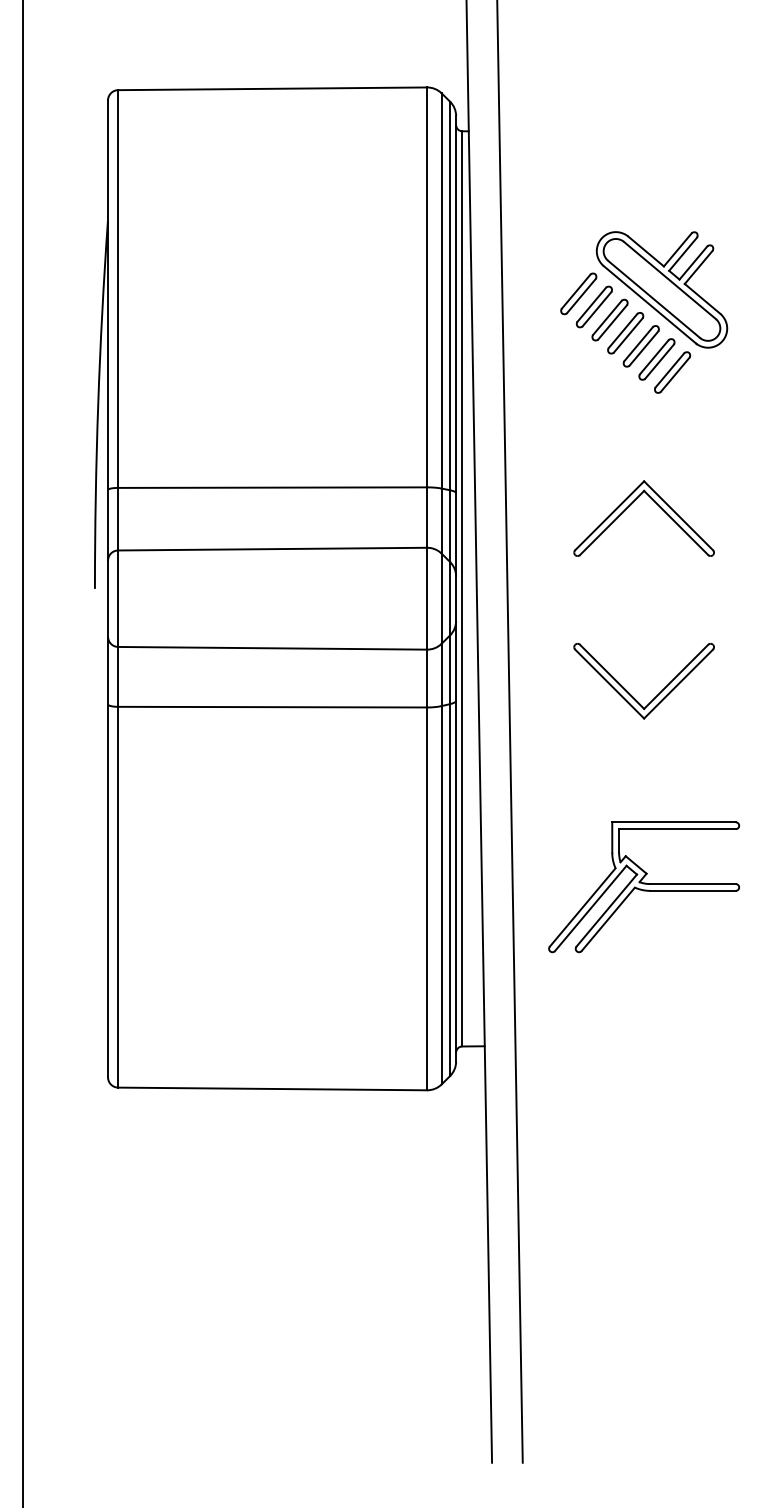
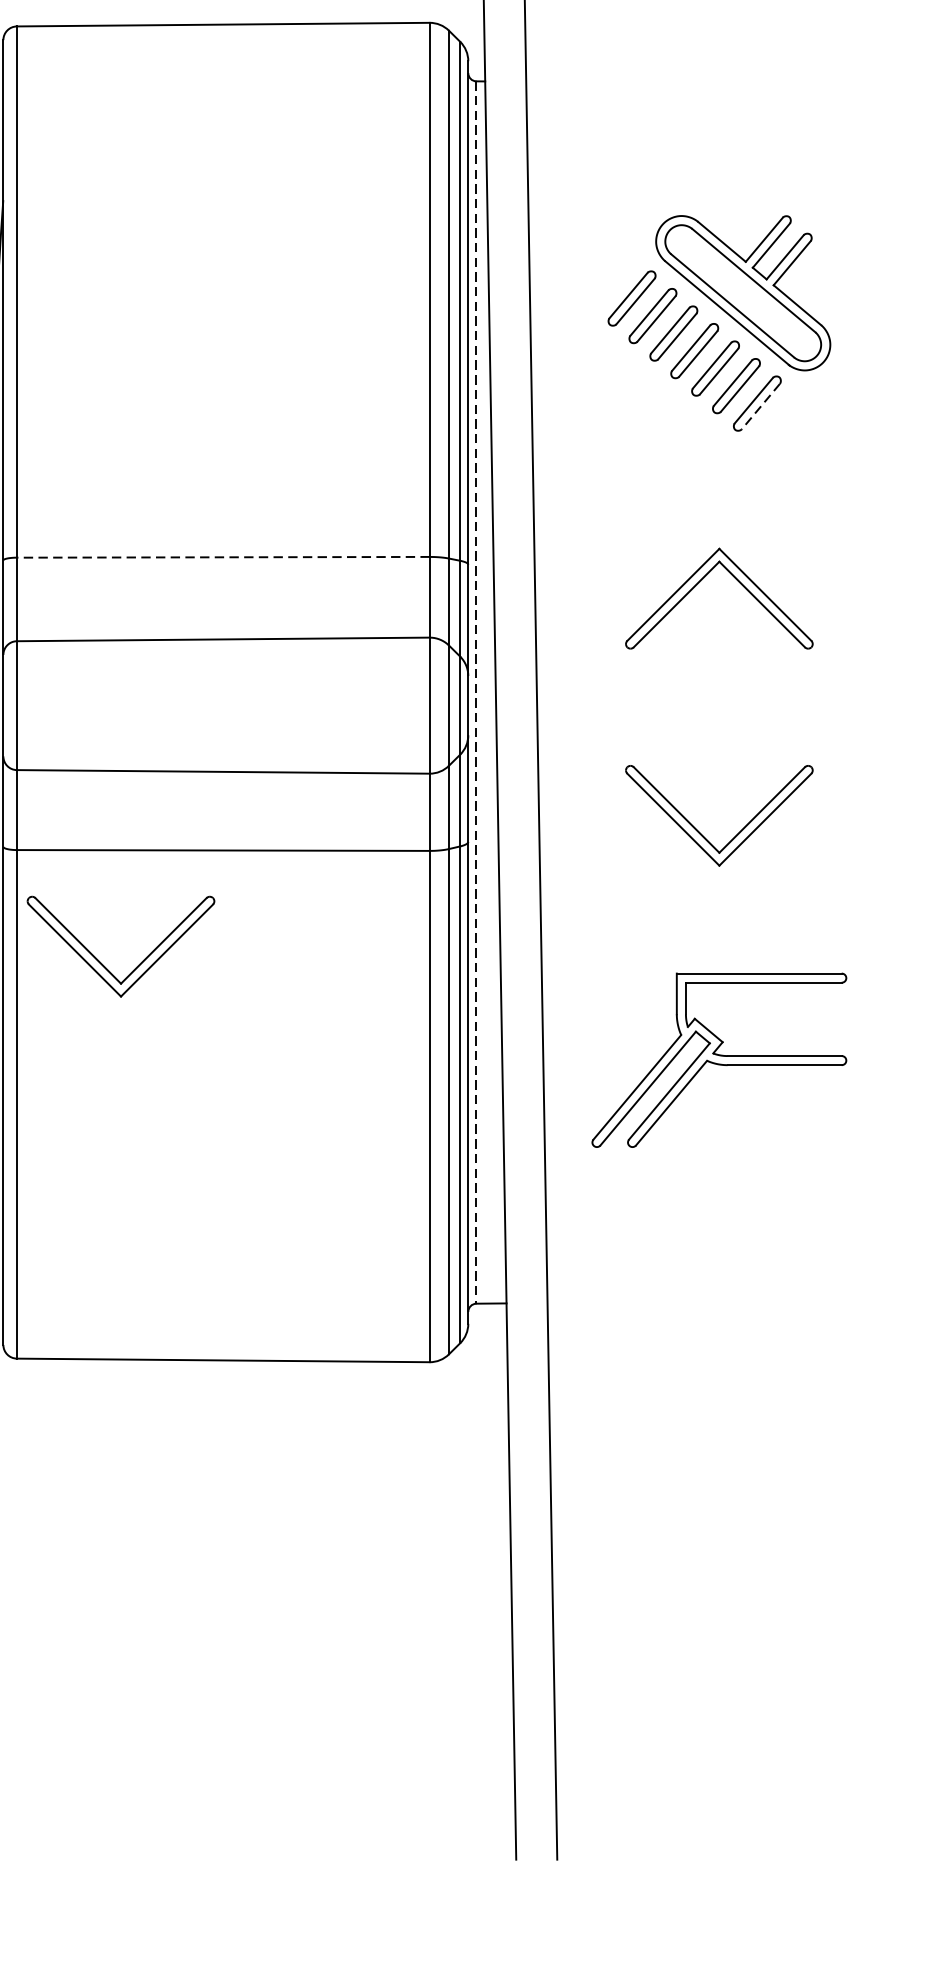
line: (674, 375) -> (759, 407), solid -> dashed
line: (272, 487) -> (223, 557), solid -> dashed
line: (462, 588) -> (476, 692), solid -> dashed
part: (182, 791) -> (102, 963), added
part: (644, 887) -> (719, 1060), moved

